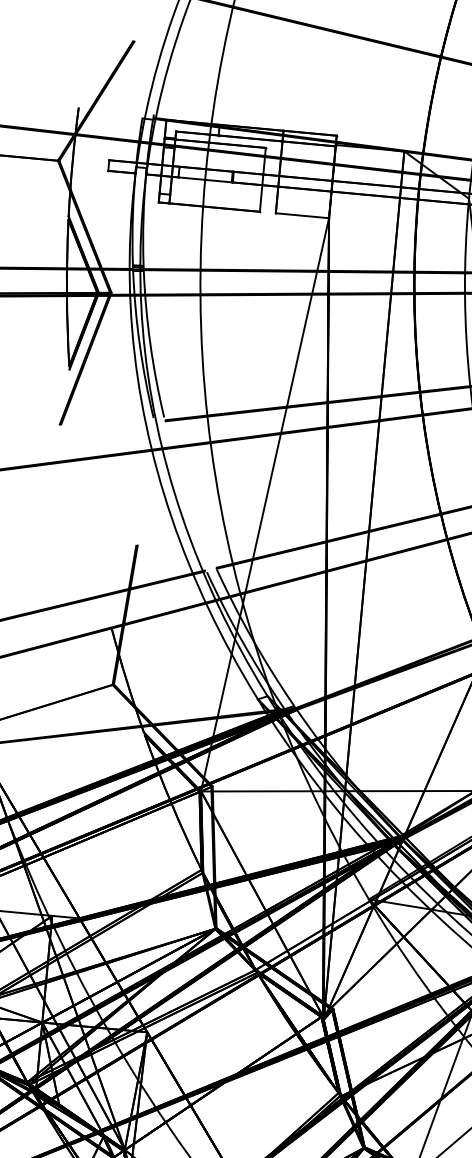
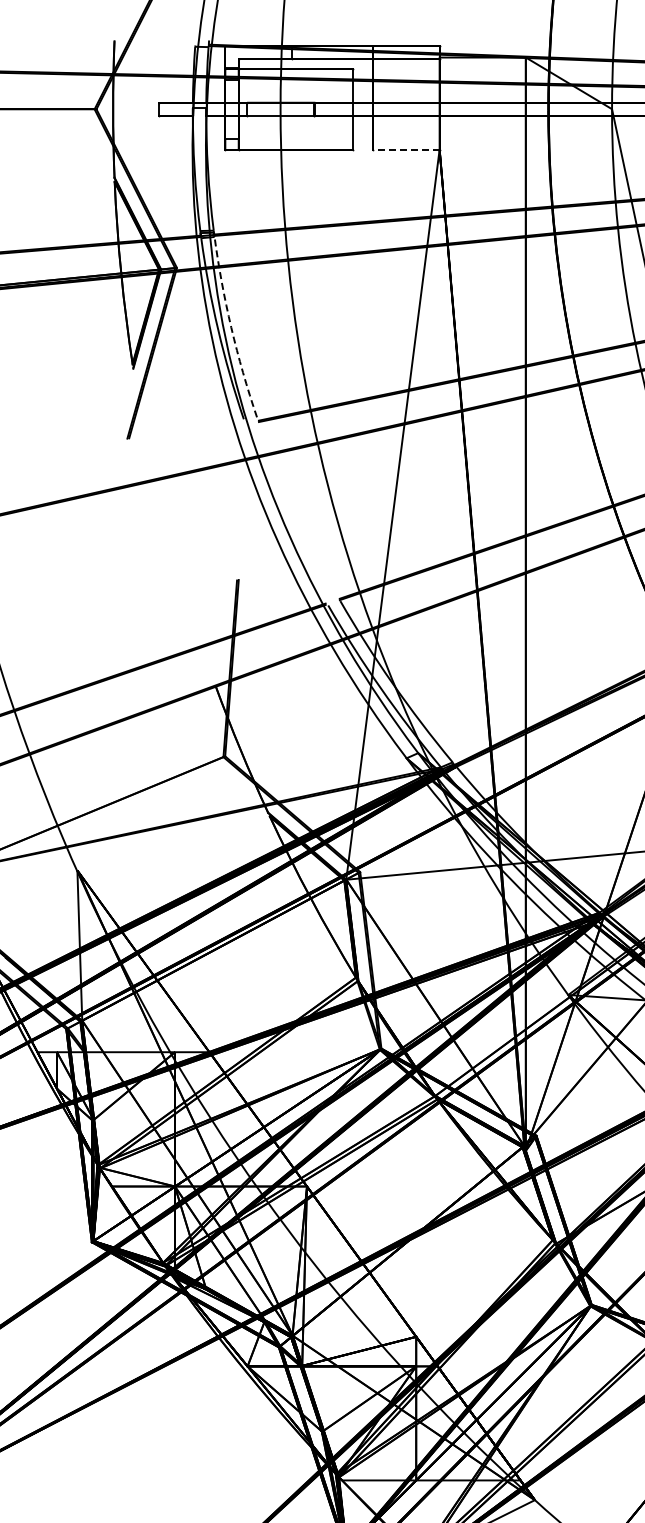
line: (301, 215) -> (405, 149), solid -> dashed
arc: (150, 344) -> (231, 327), solid -> dashed

